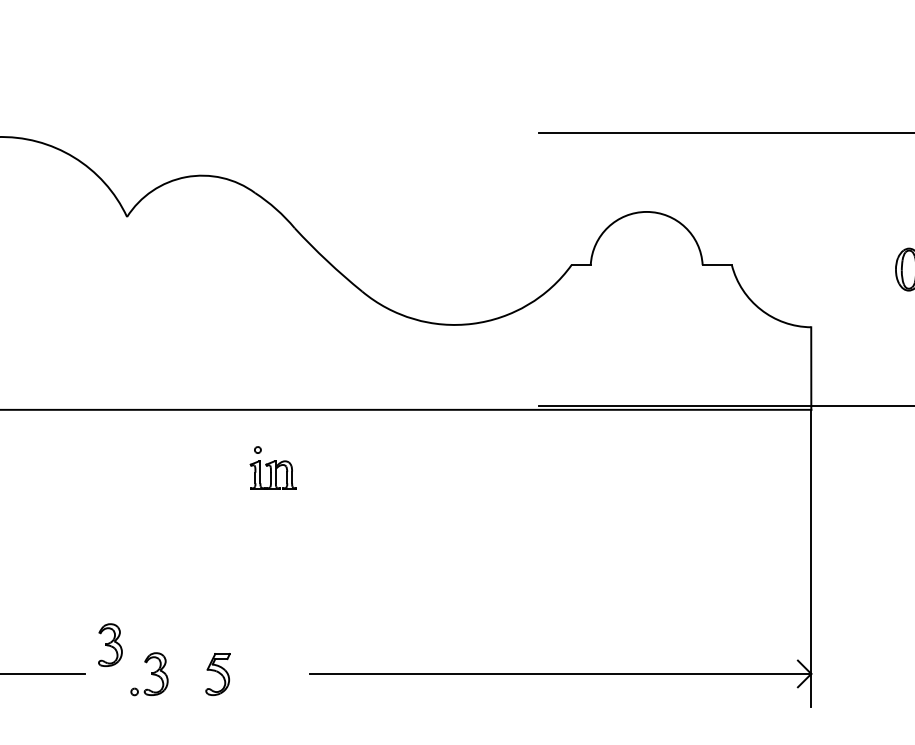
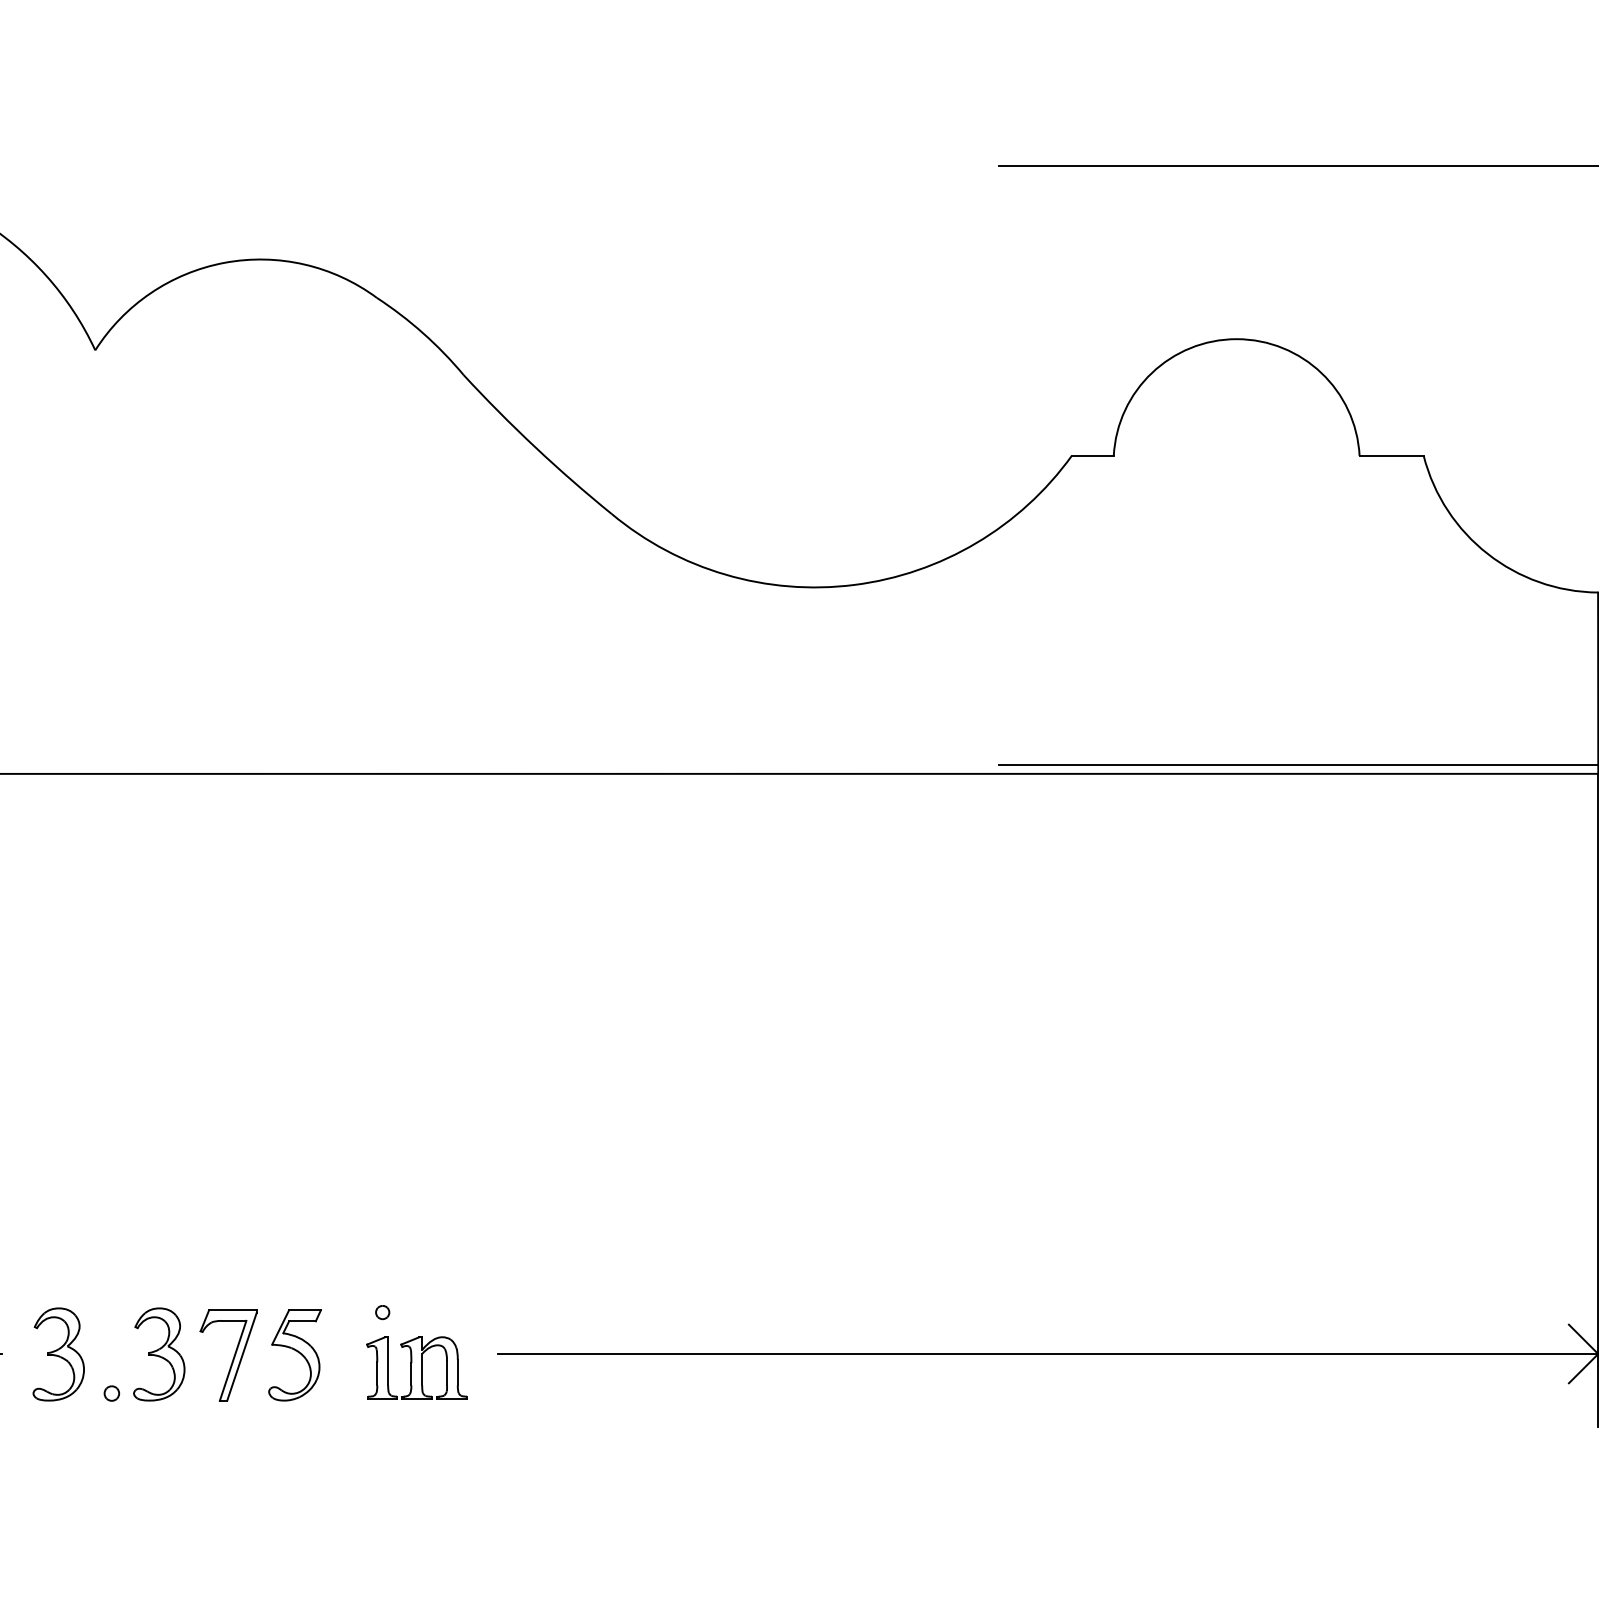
part: (272, 467) -> (414, 1350), moved
part: (110, 644) -> (58, 1353), moved
part: (187, 674) -> (227, 1355), added

